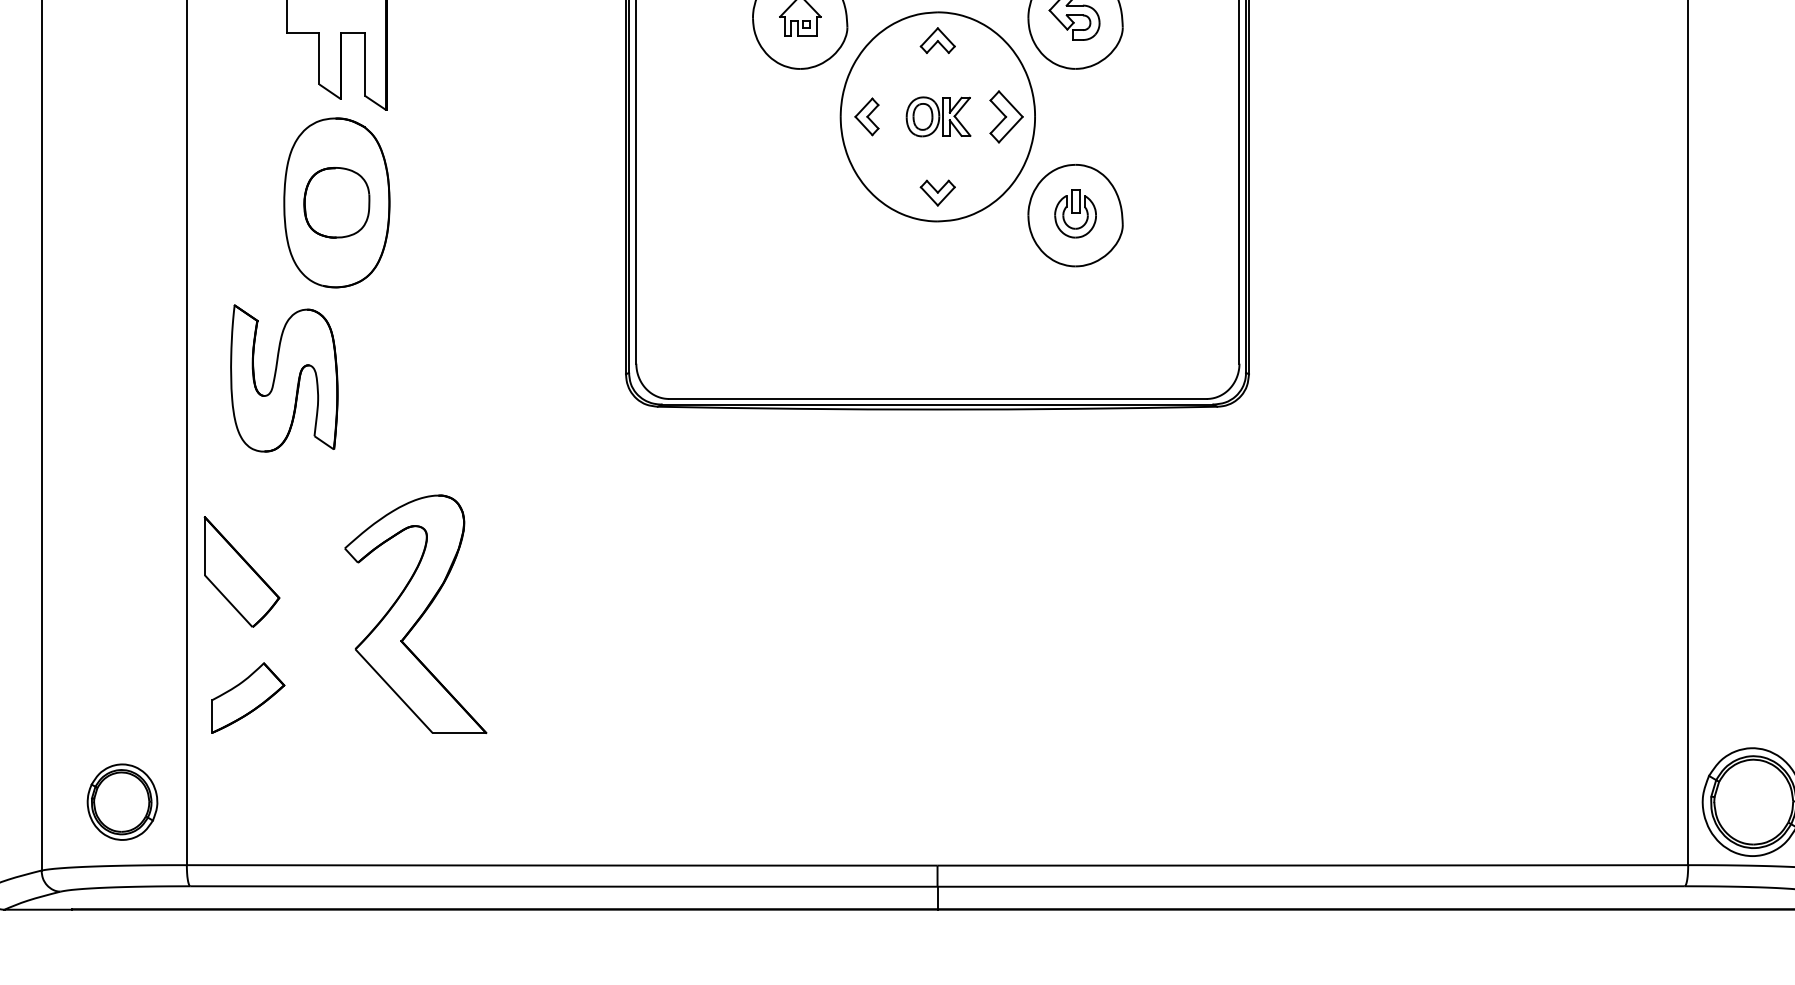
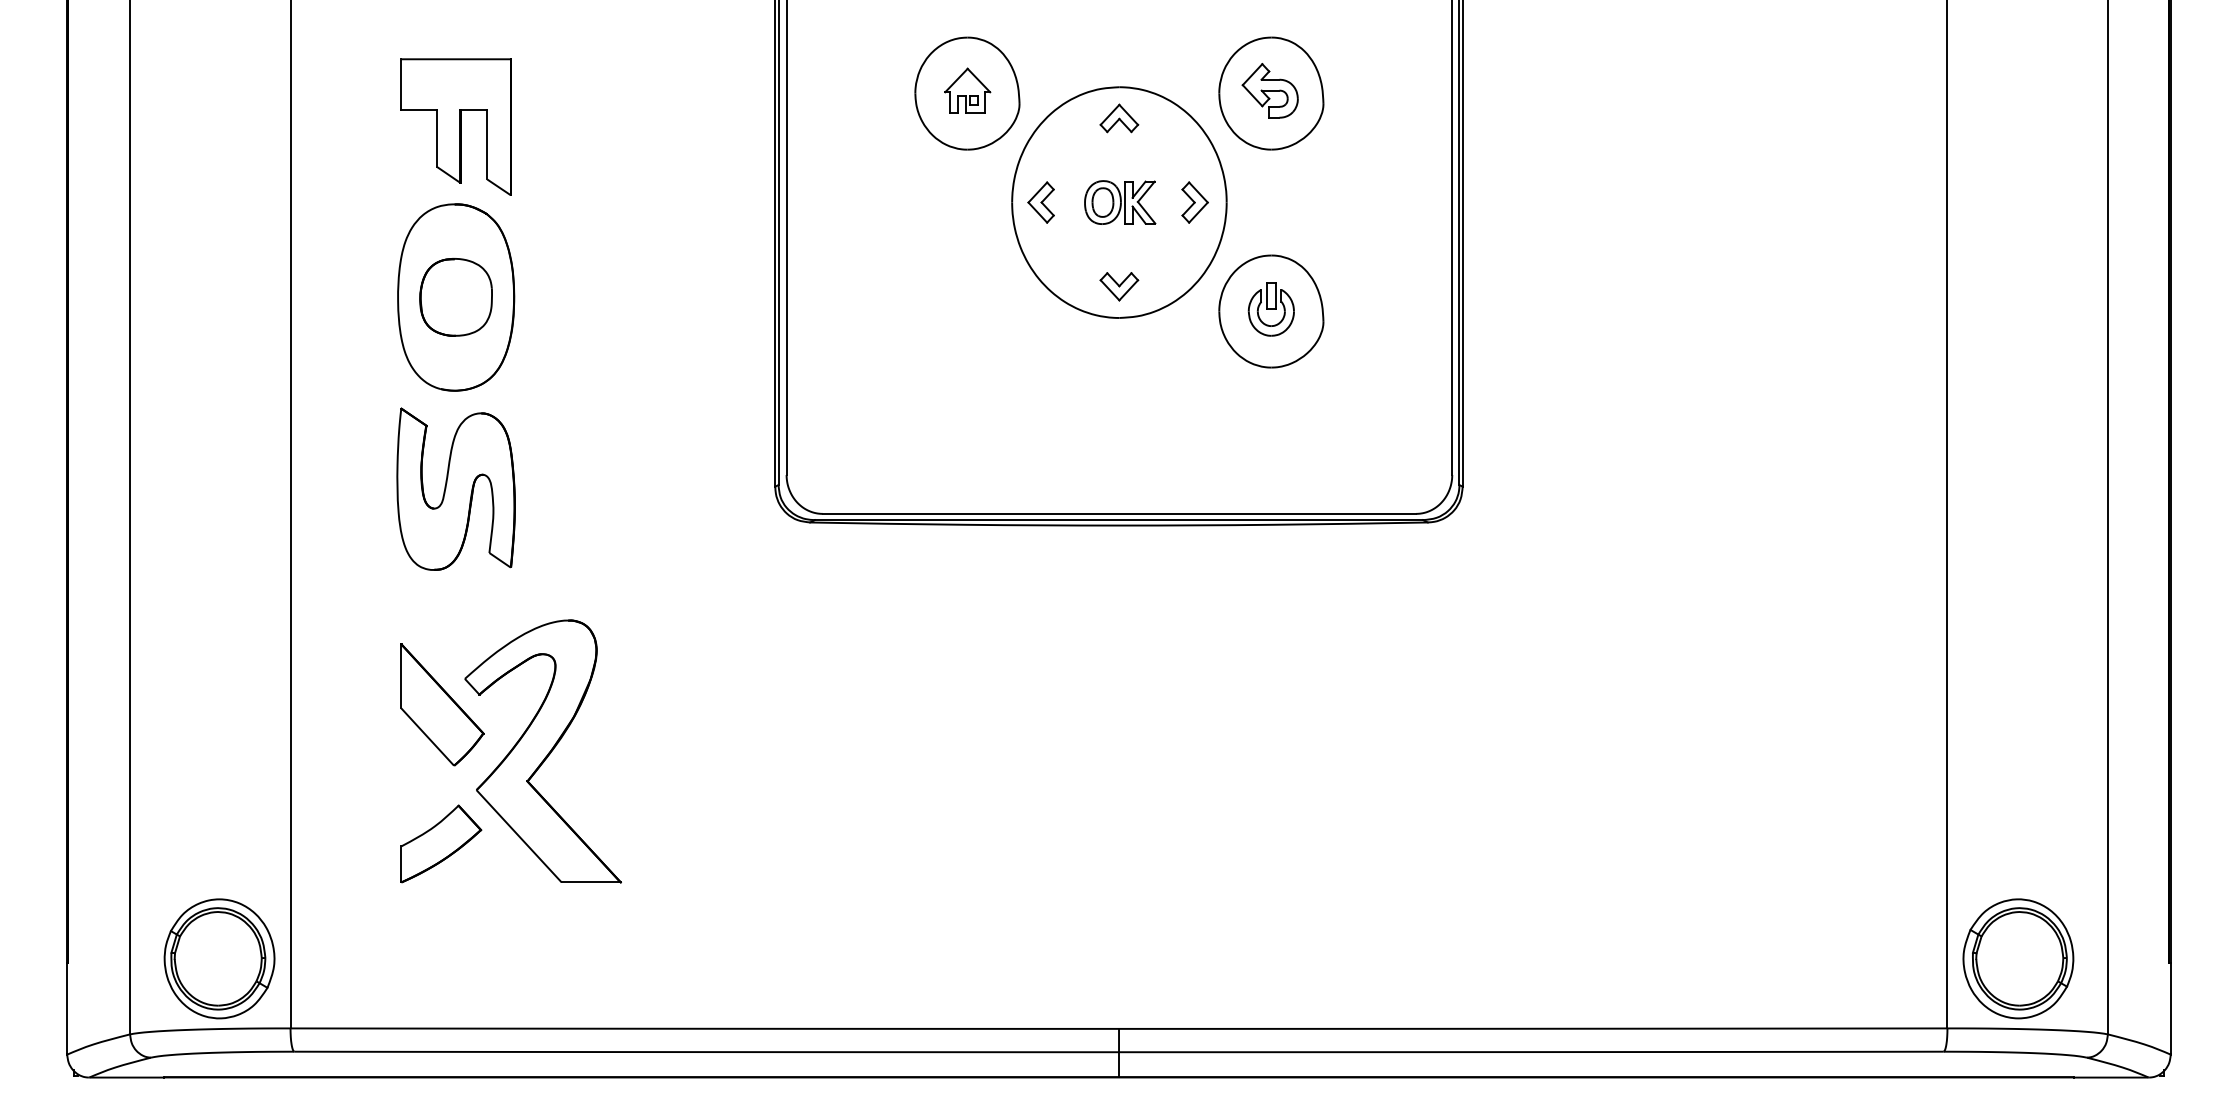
part: (1005, 116) -> (1194, 202), size x0.71
part: (283, 377) -> (455, 488), moved
part: (242, 571) -> (442, 704), moved
part: (248, 697) -> (441, 843), moved
part: (122, 801) -> (219, 958), size x1.43

